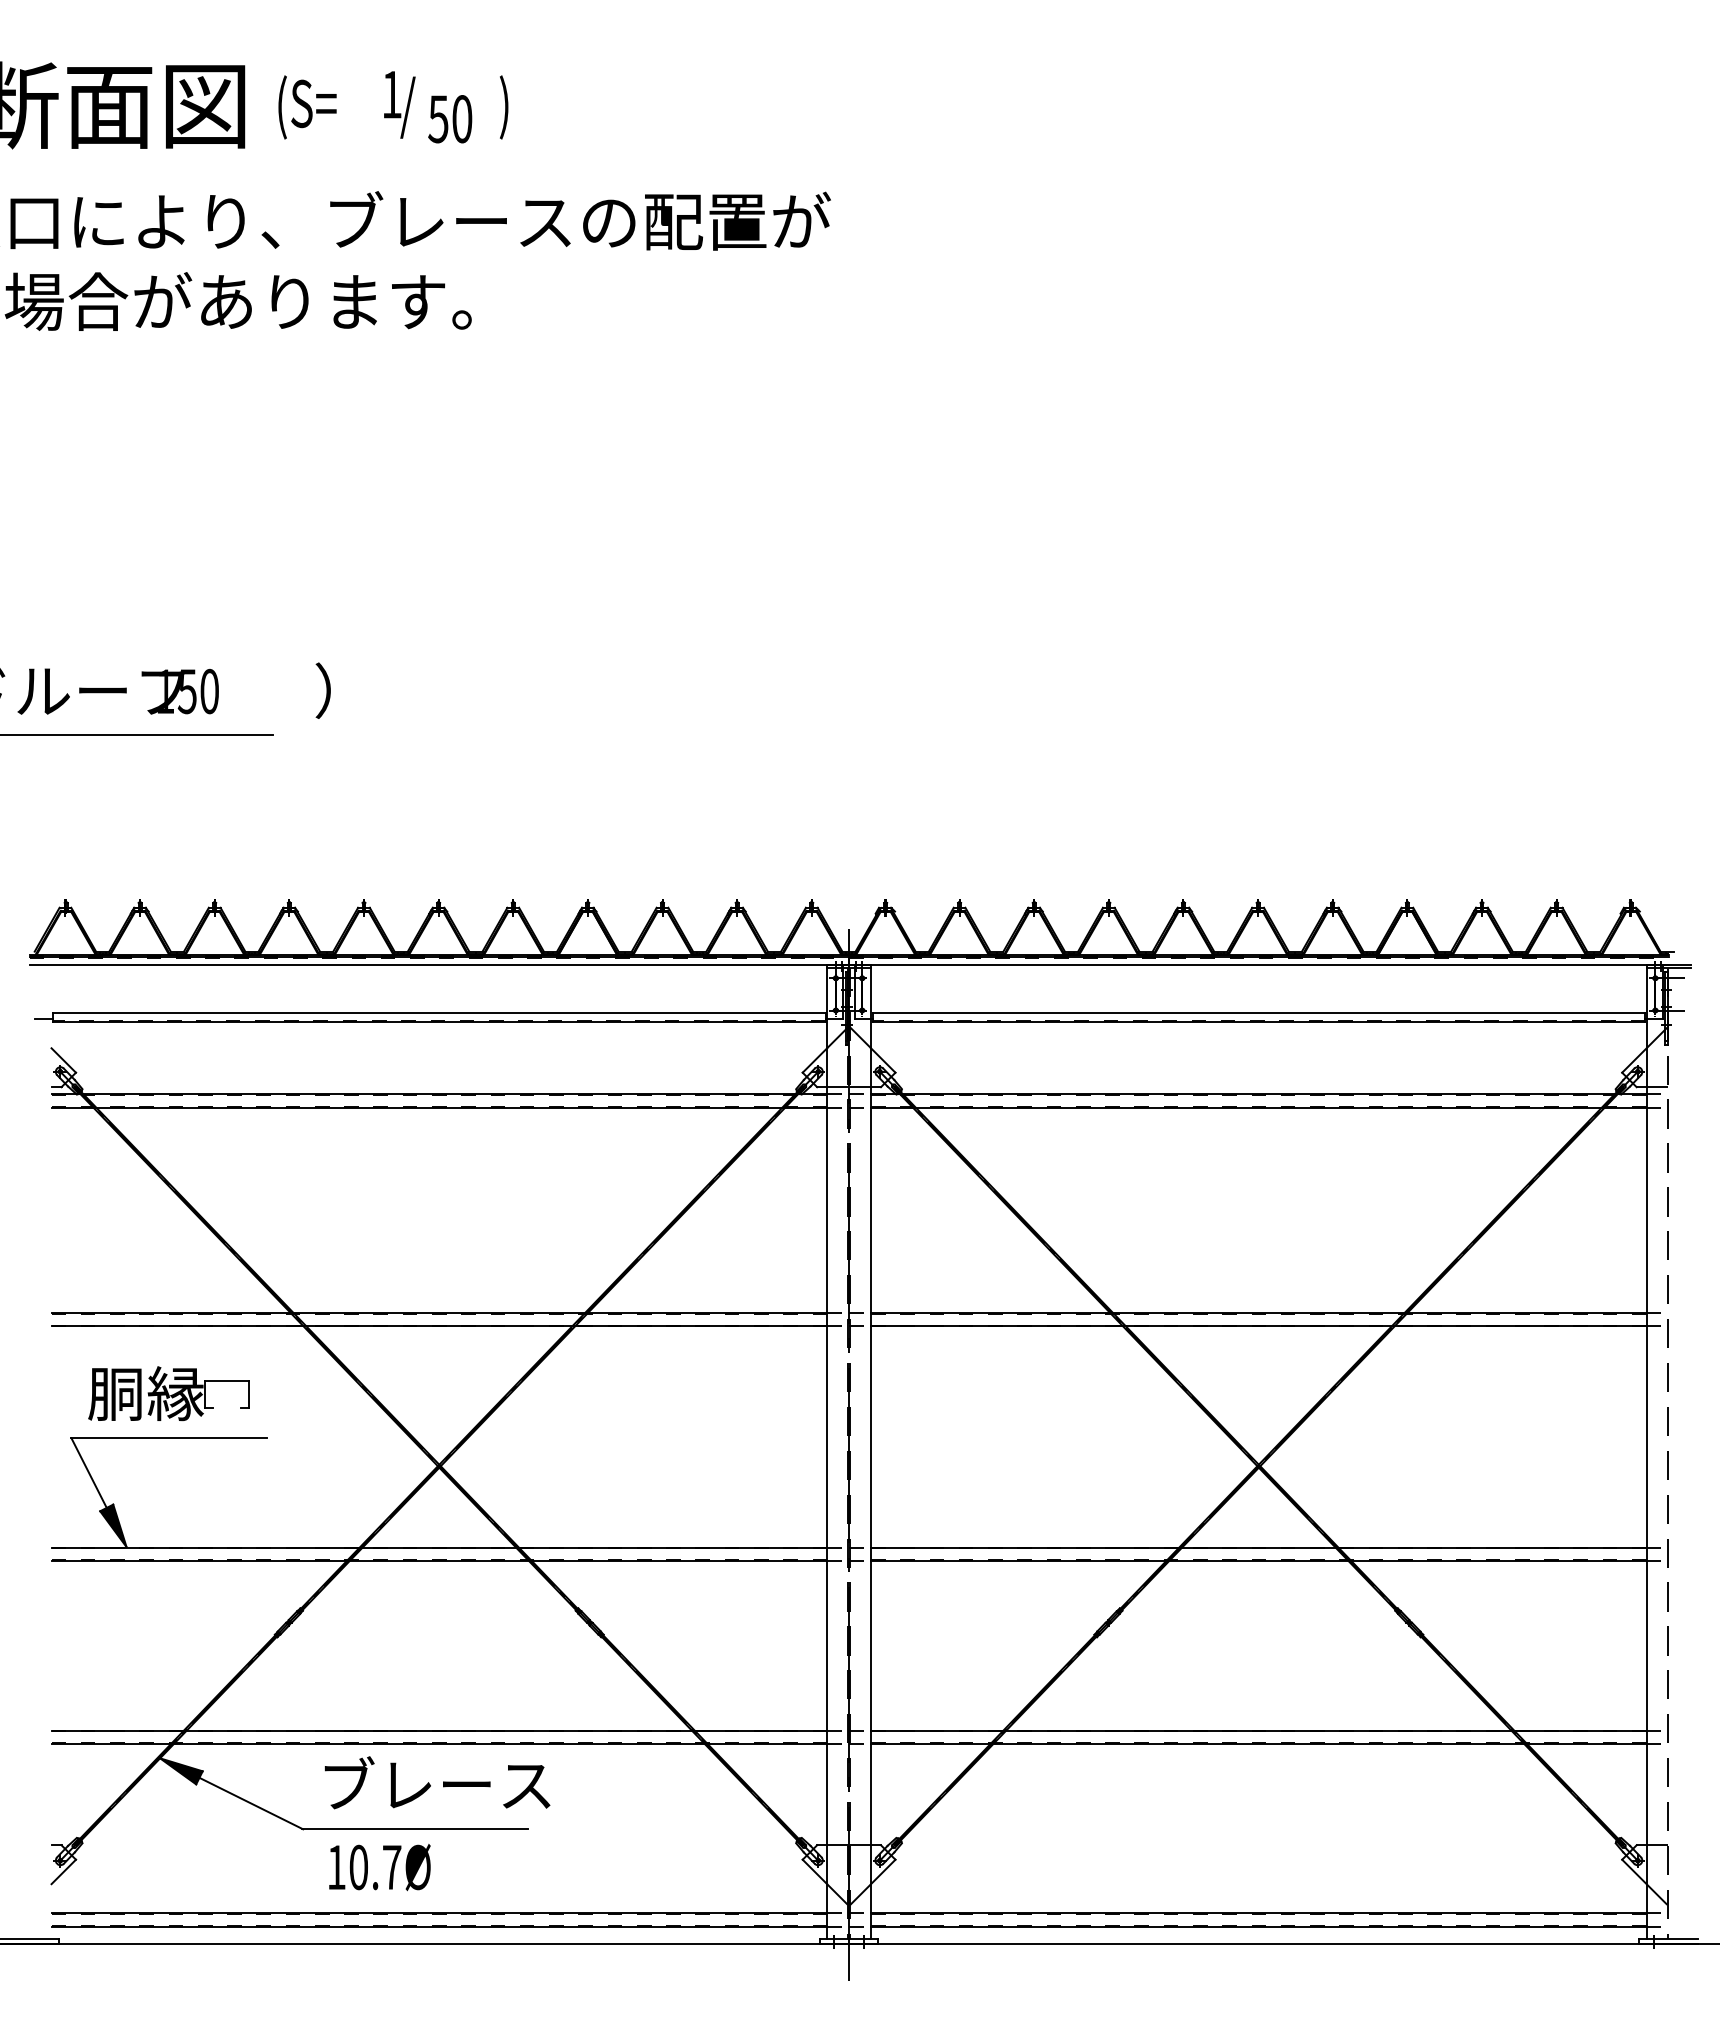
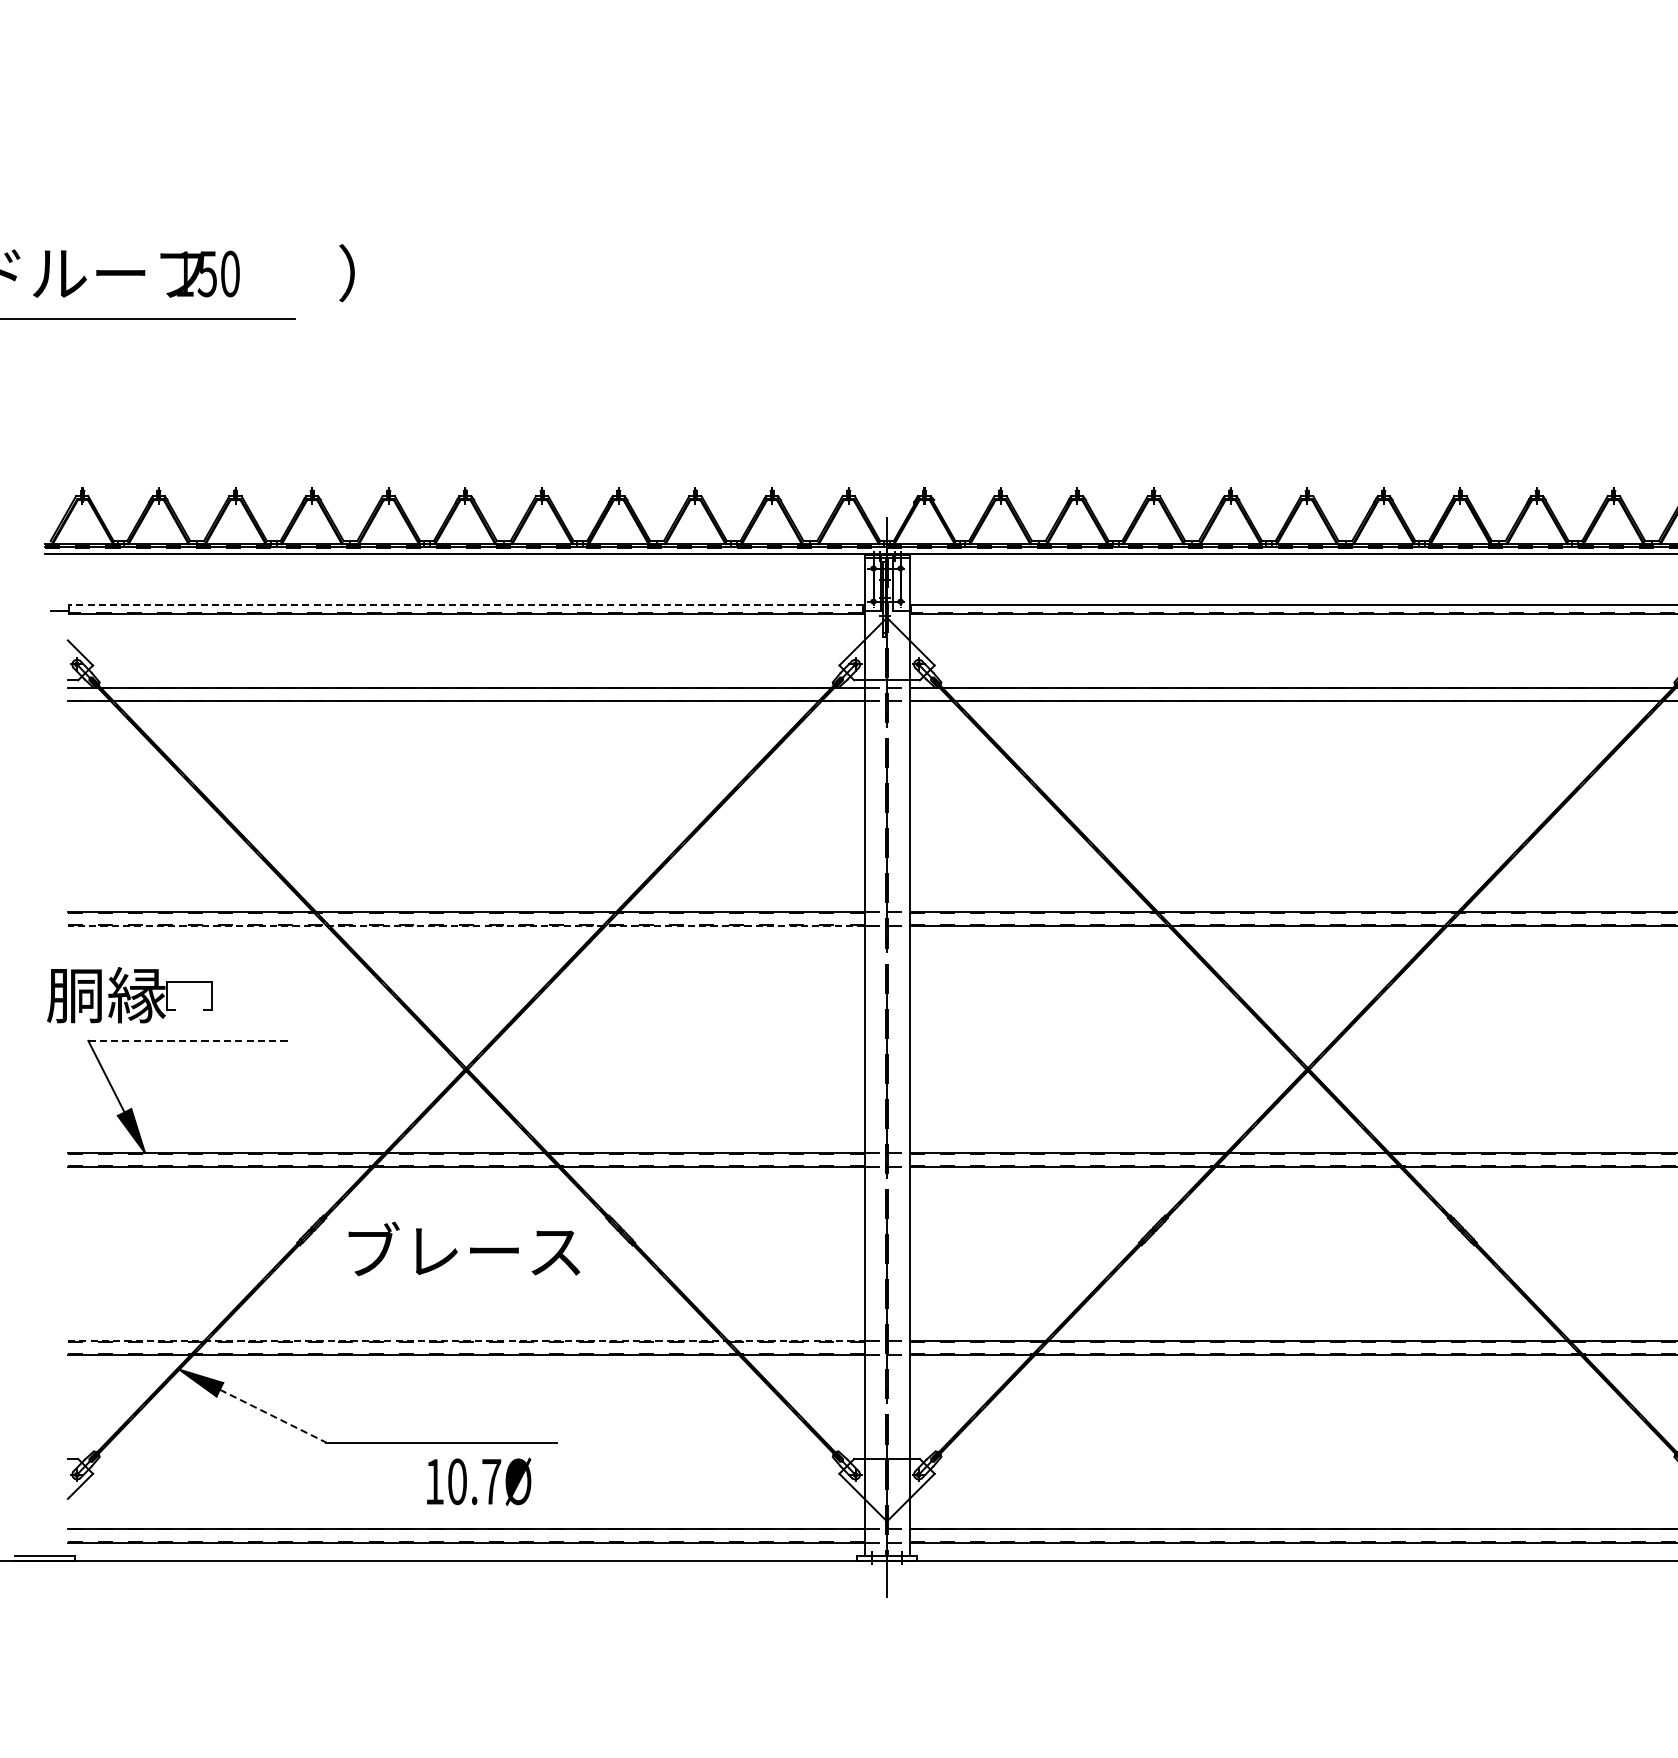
line: (438, 1013) -> (465, 604), solid -> dashed
line: (439, 1326) -> (466, 926), solid -> dashed
part: (168, 1393) -> (129, 994), moved
line: (169, 1438) -> (189, 1041), solid -> dashed
line: (439, 1730) -> (466, 1341), solid -> dashed
text: (437, 1782) -> (464, 1248), moved
line: (251, 1803) -> (273, 1416), solid -> dashed
text: (379, 1867) -> (478, 1481), moved

